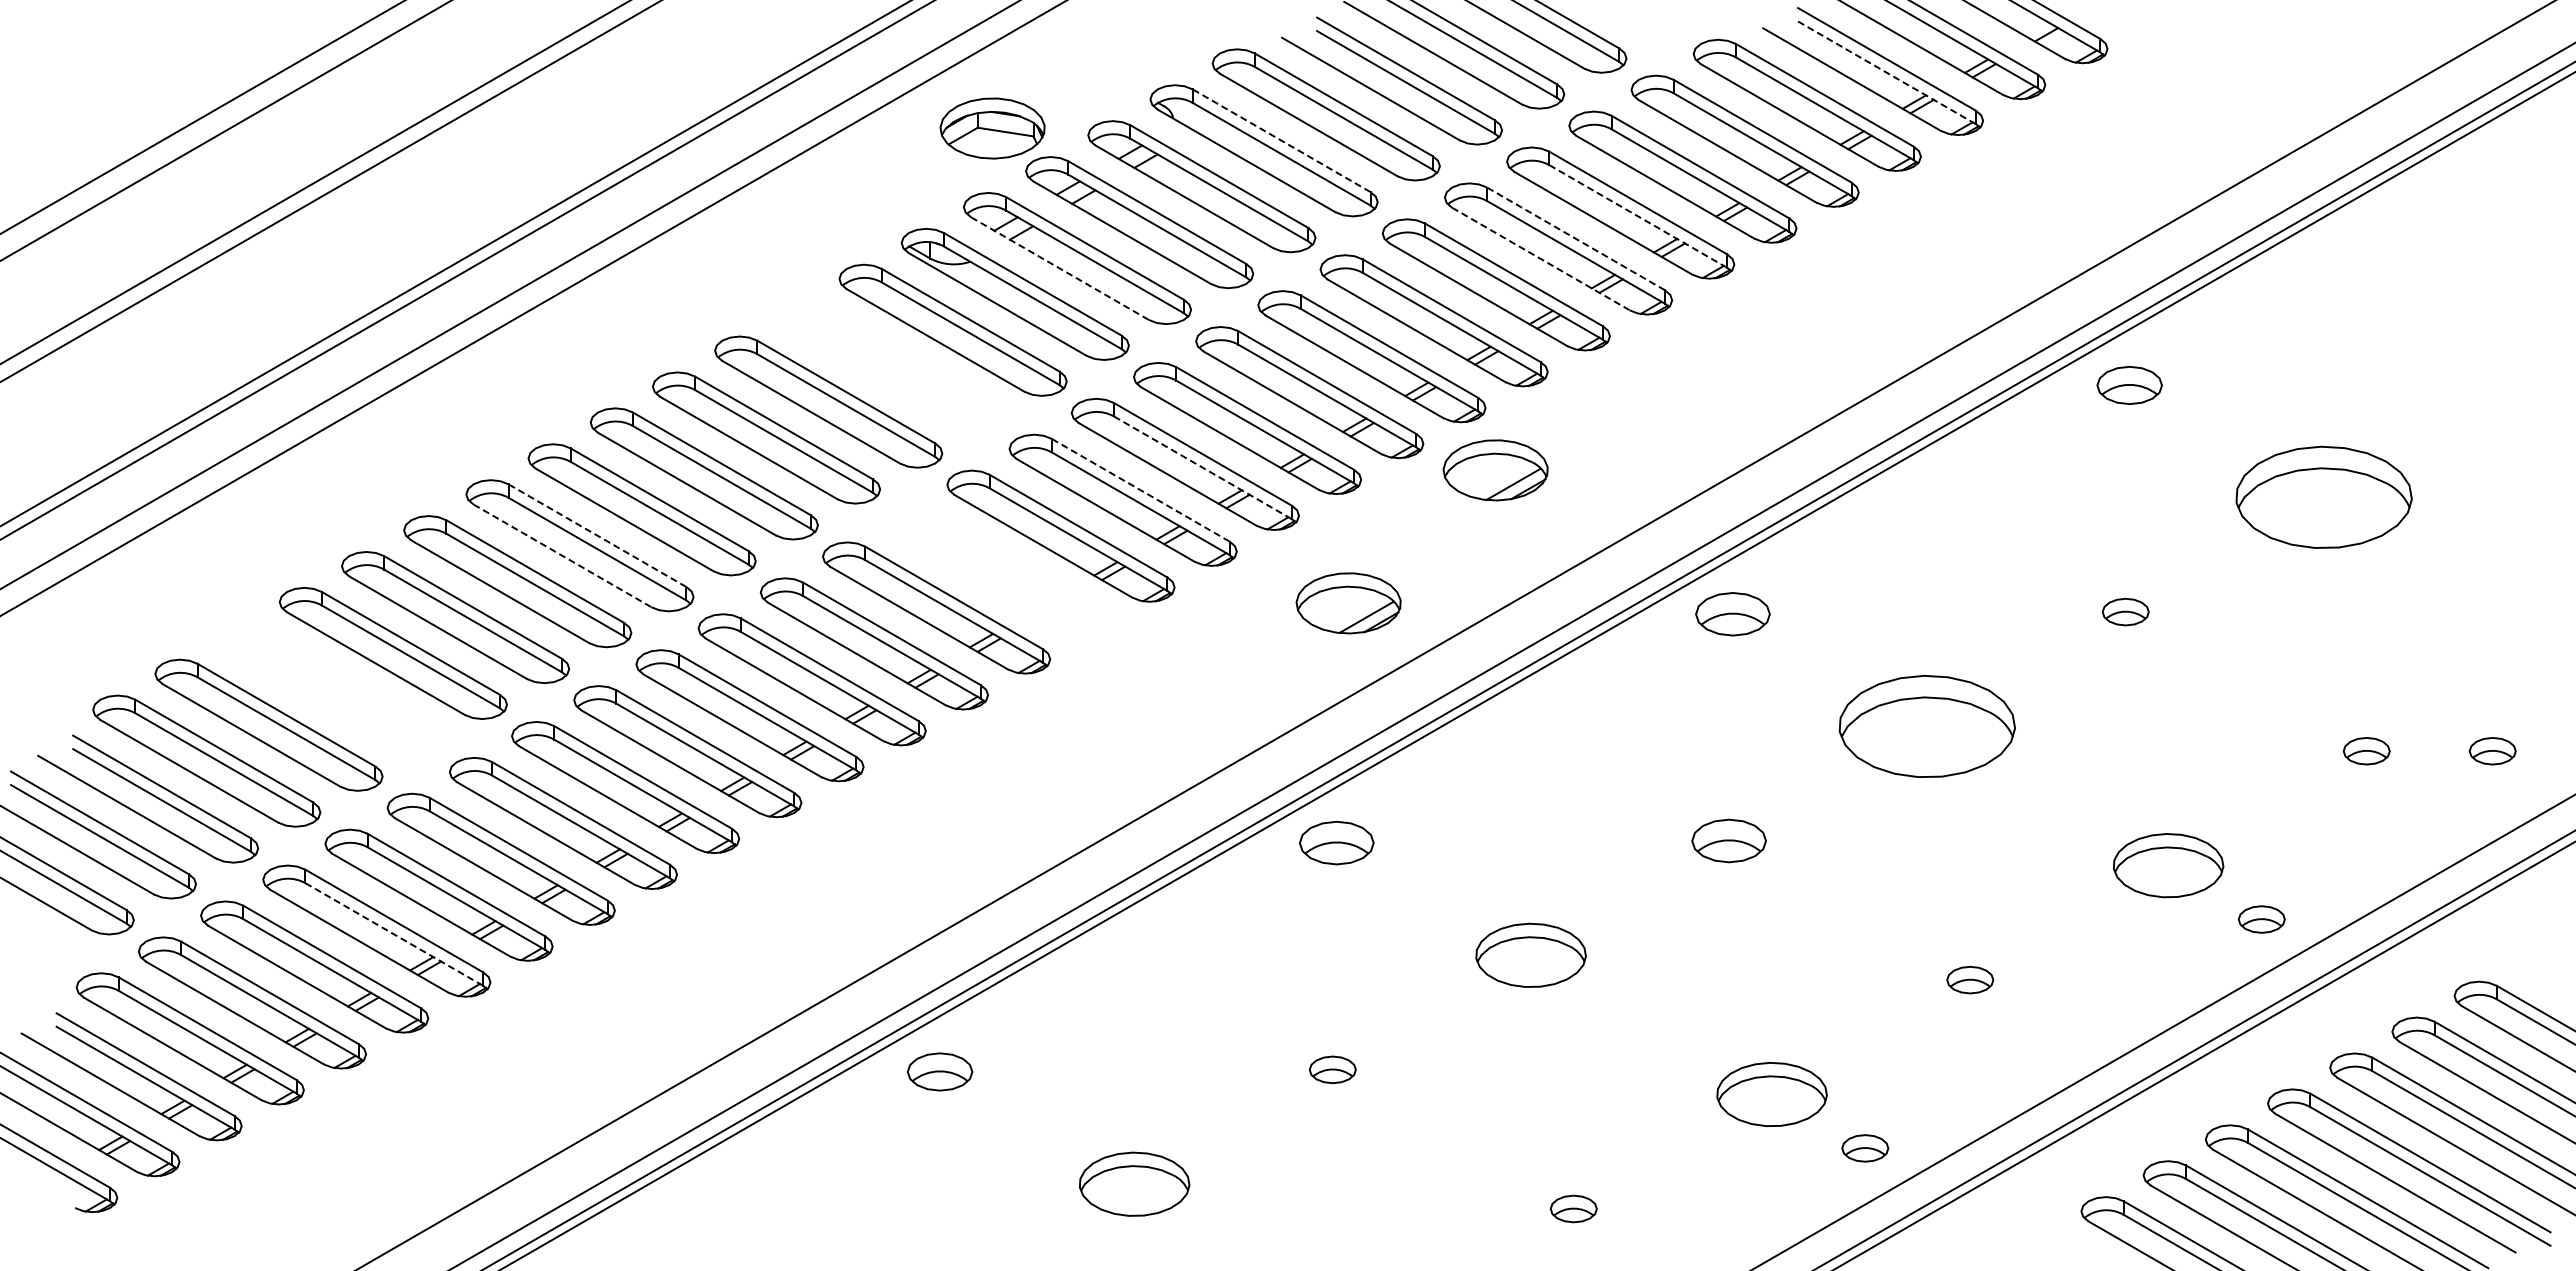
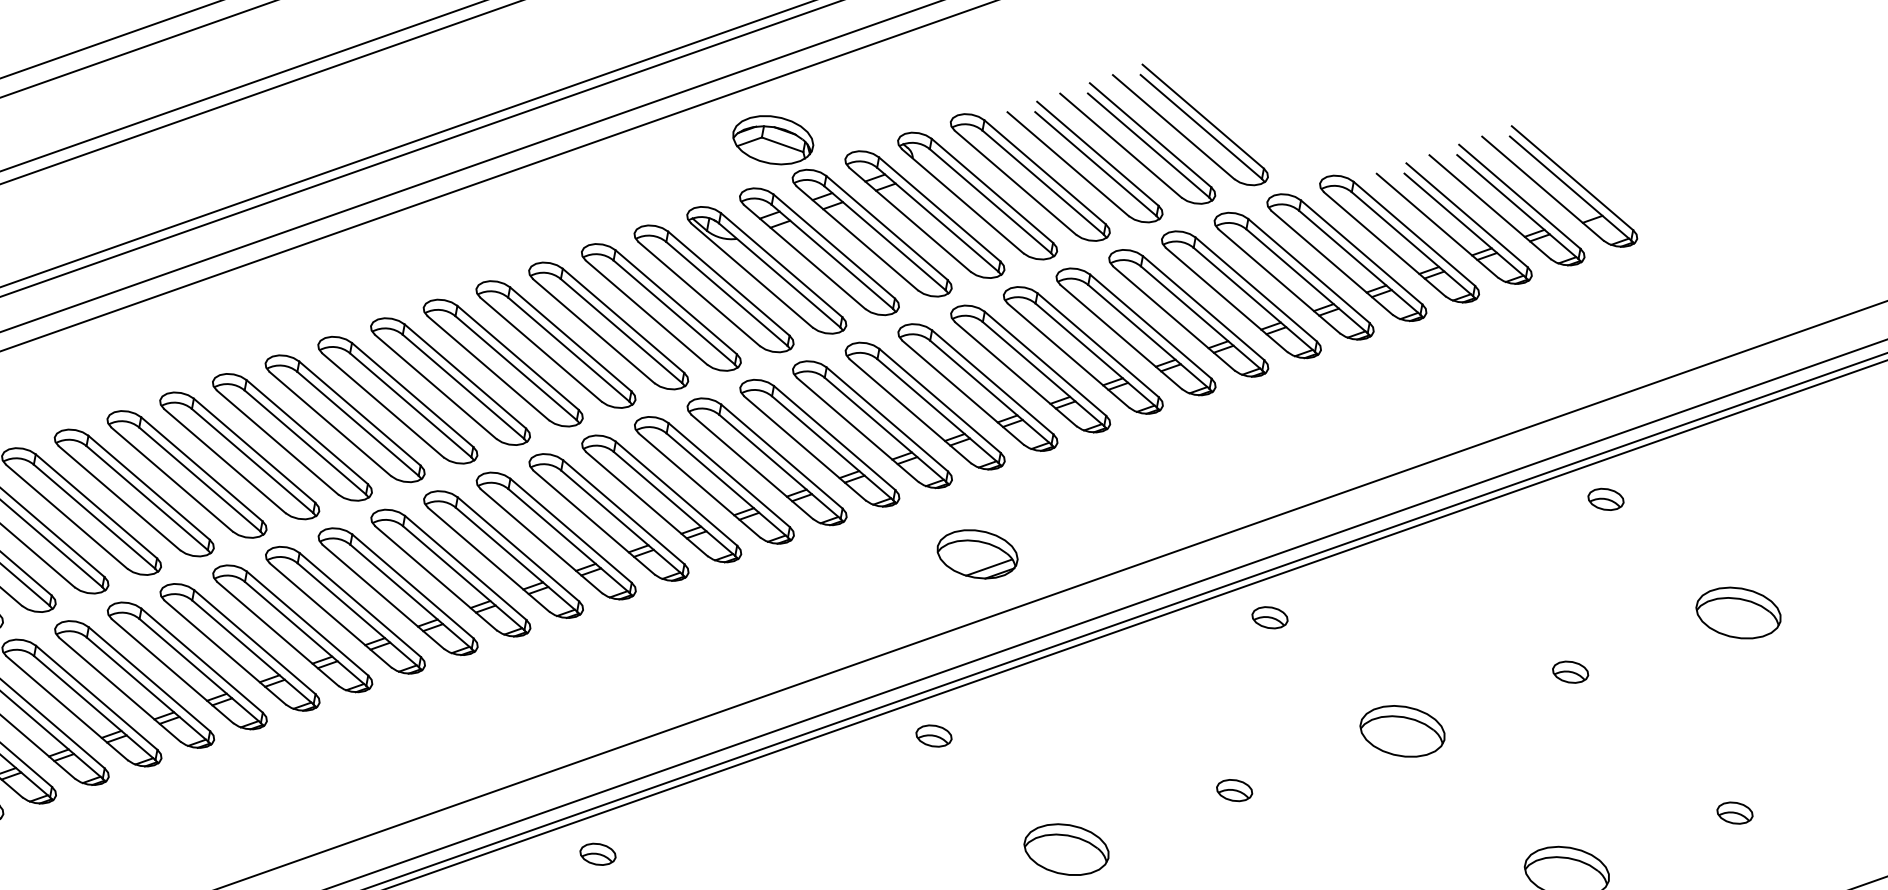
line: (1886, 72) -> (1464, 225), dashed -> solid
line: (1281, 140) -> (992, 190), dashed -> solid
line: (1638, 216) -> (1254, 299), dashed -> solid
line: (1576, 238) -> (1204, 307), dashed -> solid
line: (1541, 259) -> (1174, 318), dashed -> solid
line: (1060, 268) -> (805, 256), dashed -> solid
part: (890, 365) -> (661, 306), added
part: (2129, 385) -> (1605, 499), size x0.71
line: (1202, 467) -> (885, 429), dashed -> solid
part: (1495, 470) -> (1108, 473), removed
line: (1140, 490) -> (834, 438), dashed -> solid
part: (2323, 497) -> (1738, 612), size x0.62
line: (597, 535) -> (412, 394), dashed -> solid
line: (562, 555) -> (383, 405), dashed -> solid
part: (998, 571) -> (714, 479), added
part: (1733, 614) -> (1270, 617), size x0.62
part: (330, 688) -> (186, 473), added
part: (1927, 726) -> (1402, 731), size x0.62
part: (2492, 751) -> (1831, 831), removed
part: (1729, 840) -> (1234, 790), size x0.62
part: (1336, 843) -> (933, 736), size x0.62
line: (394, 934) -> (200, 671), dashed -> solid
part: (940, 1072) -> (598, 854), size x0.71

